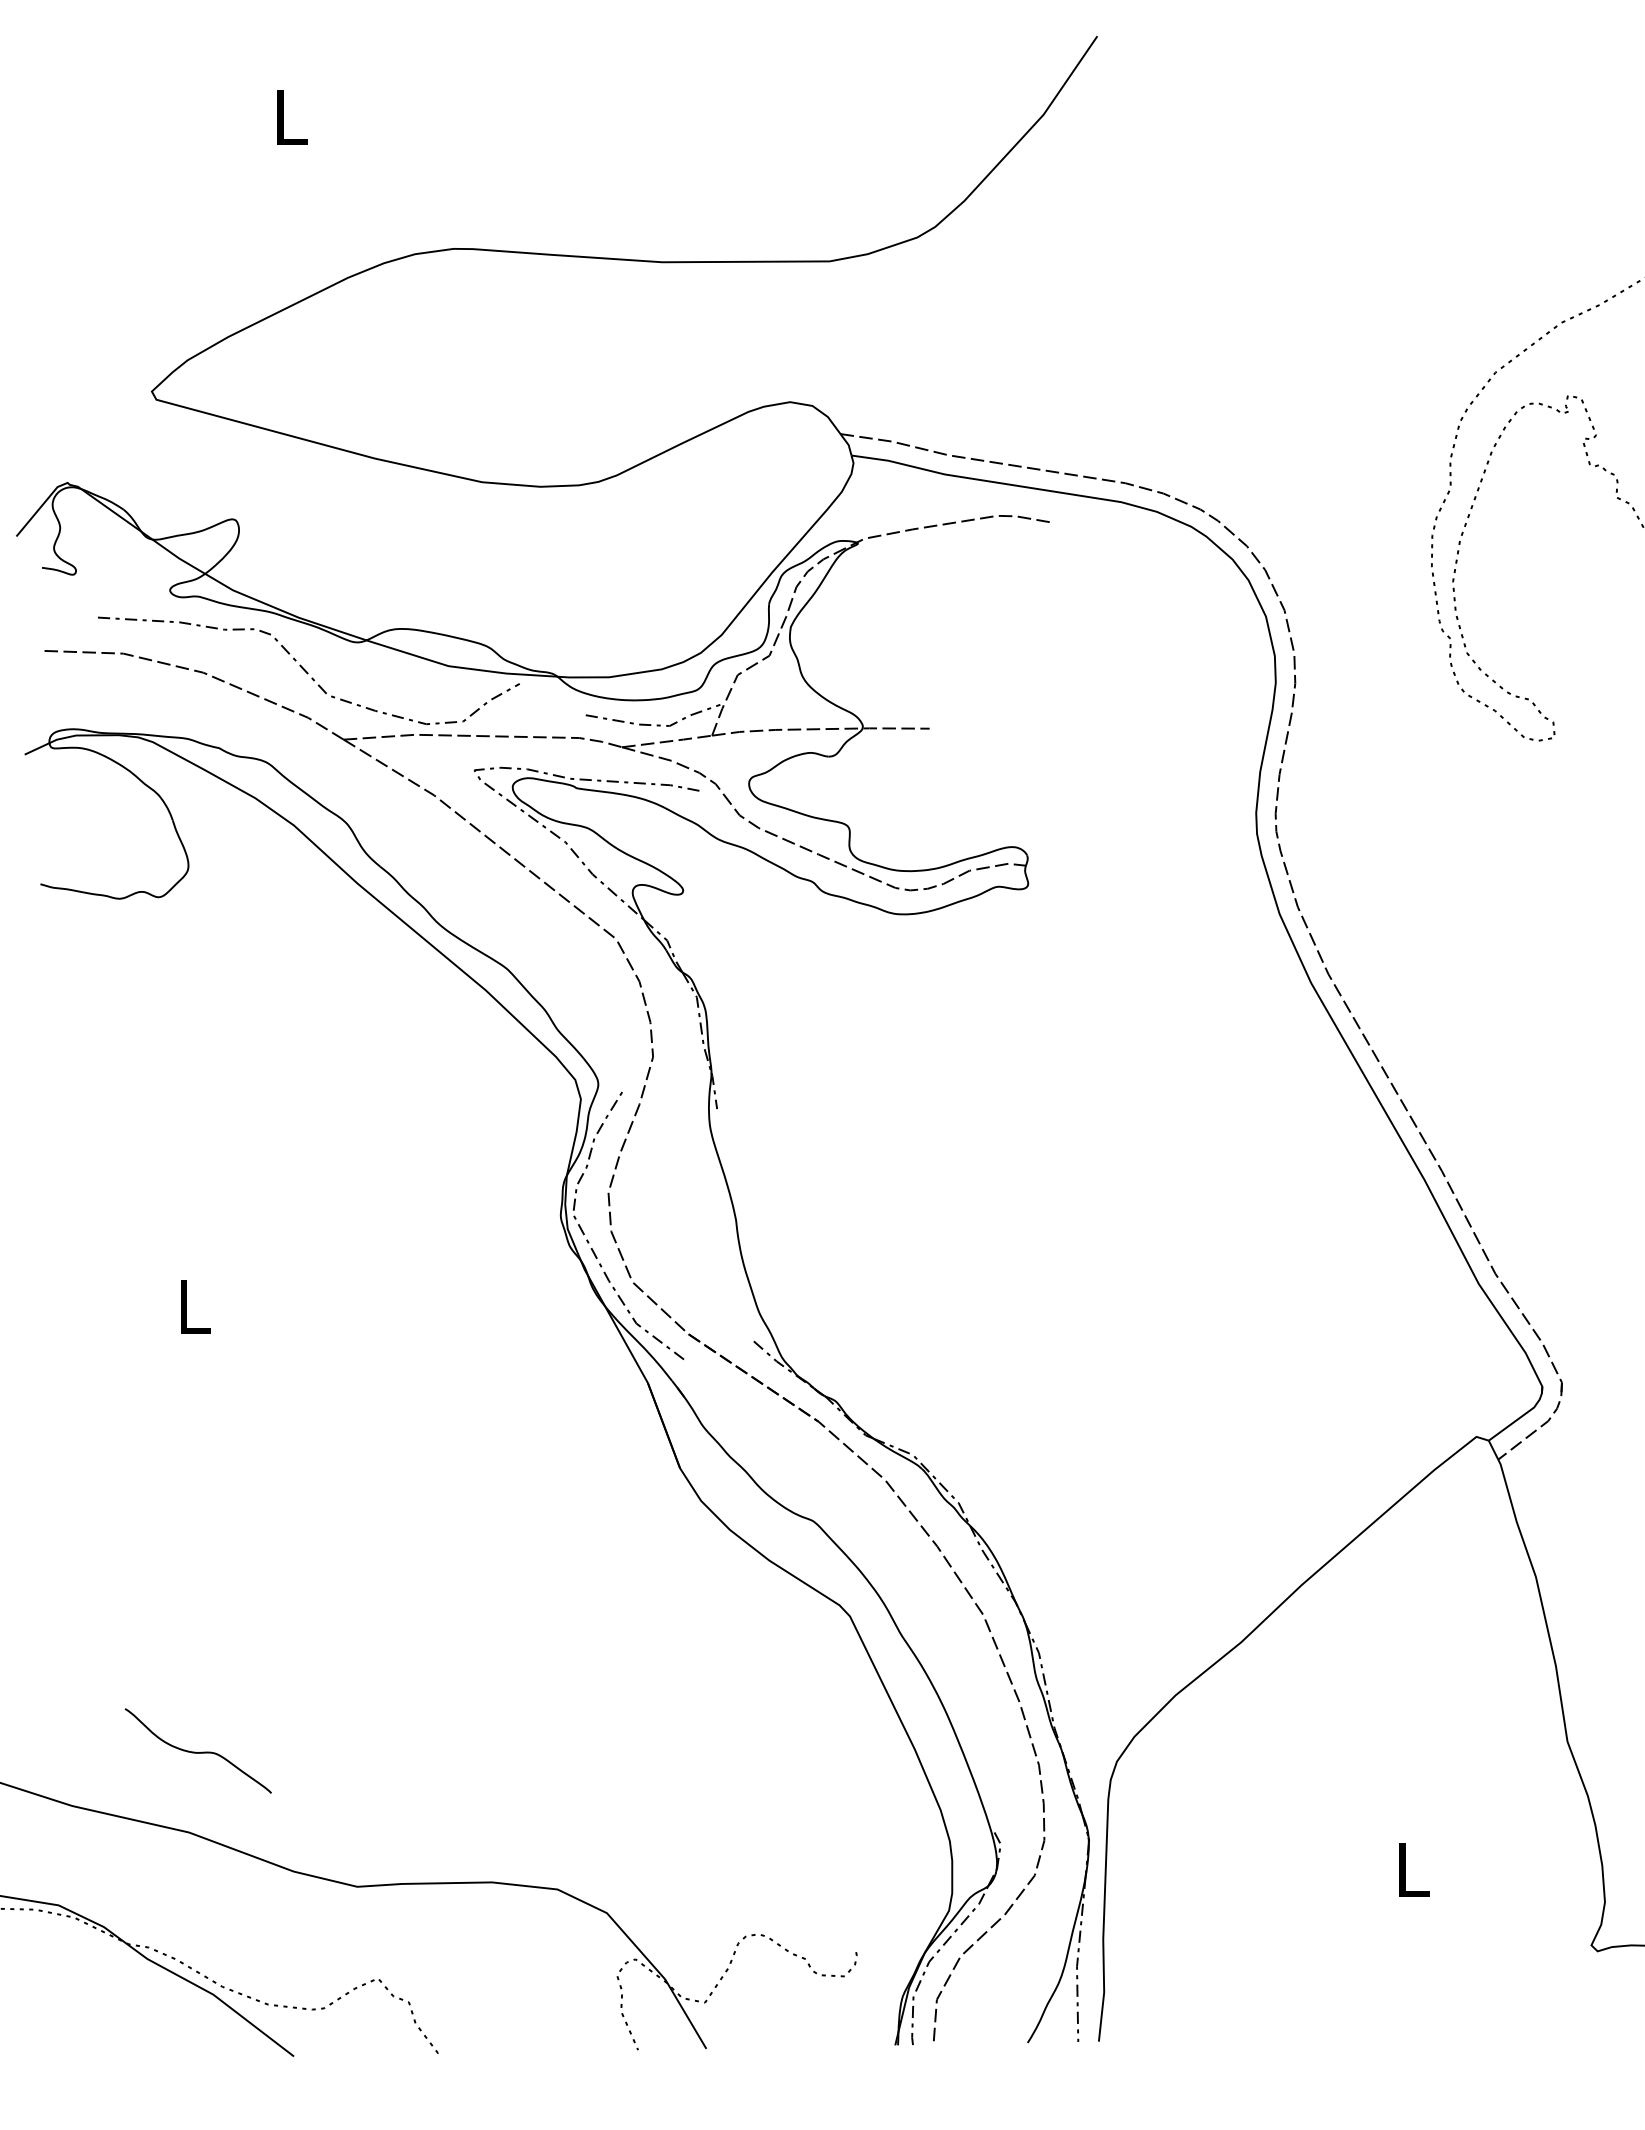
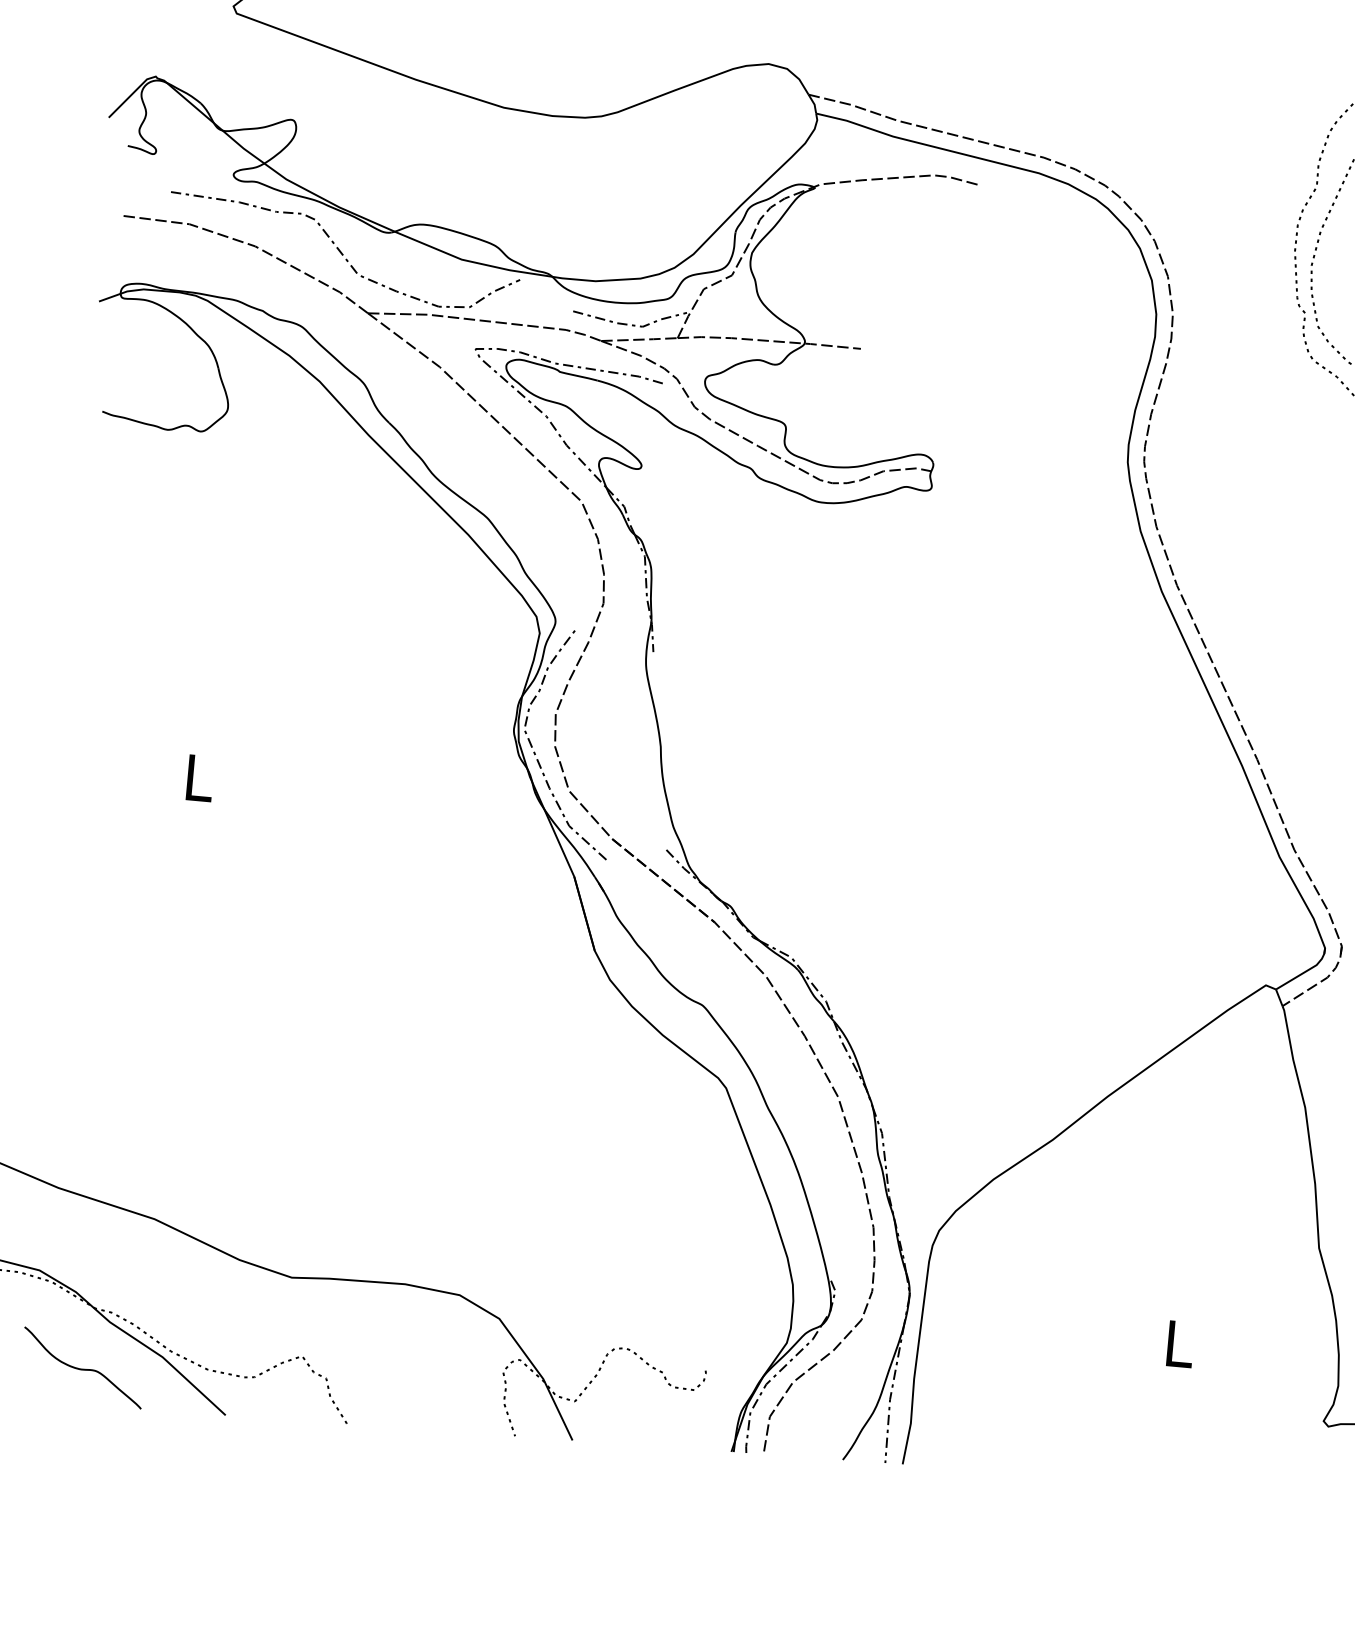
curve: (197, 1752) -> (82, 1369), moved

